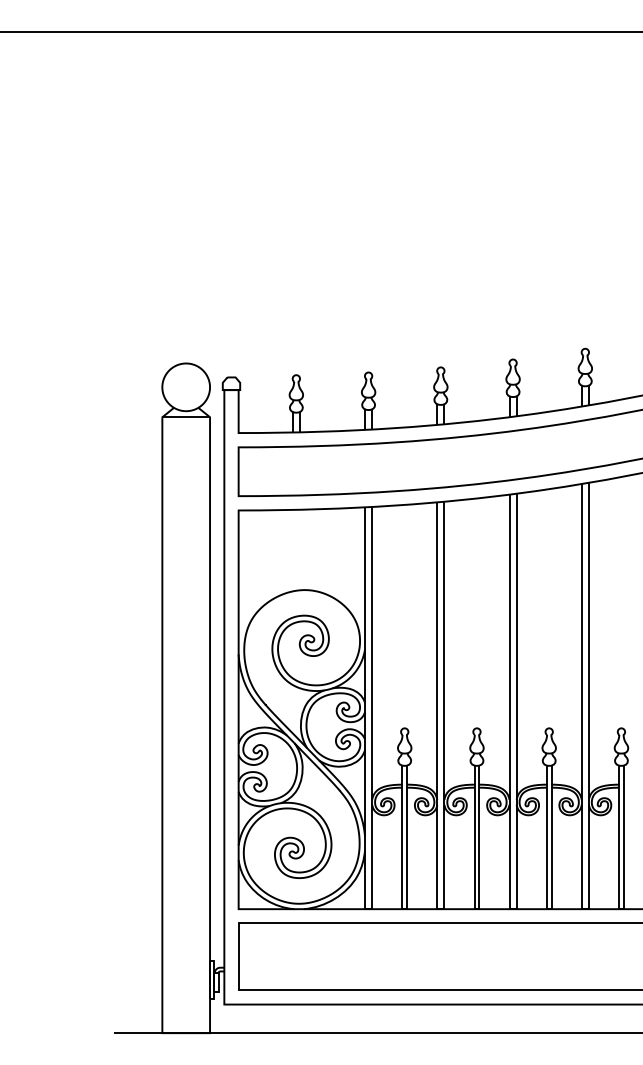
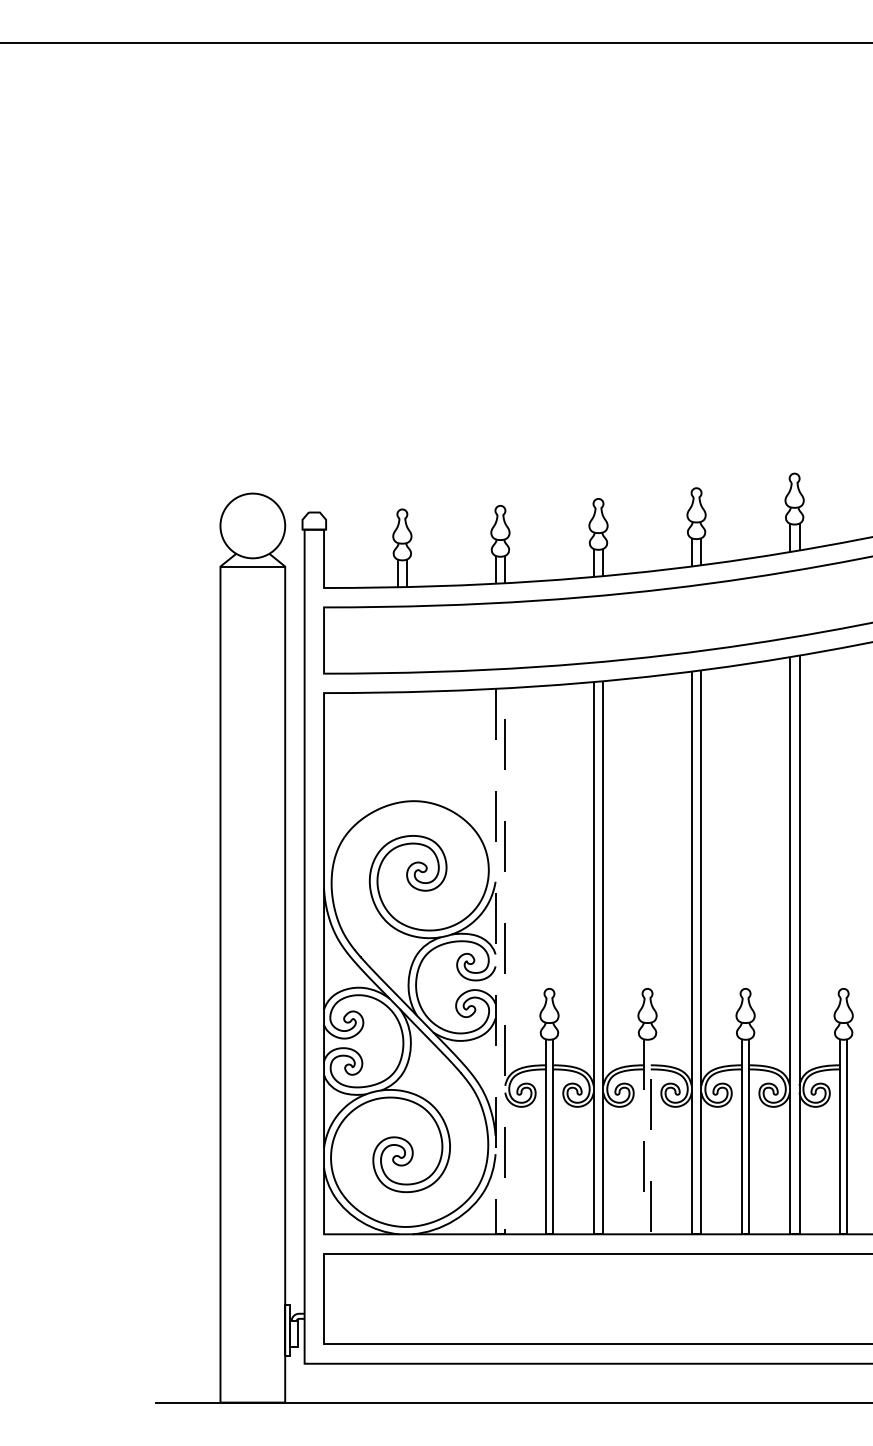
line: (368, 909) -> (500, 1234), solid -> dashed
line: (477, 909) -> (648, 1234), solid -> dashed

